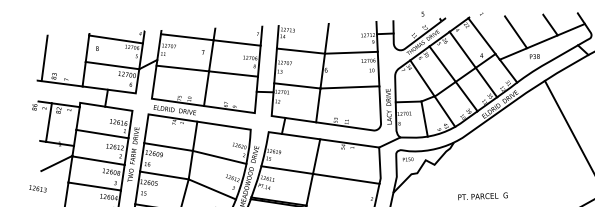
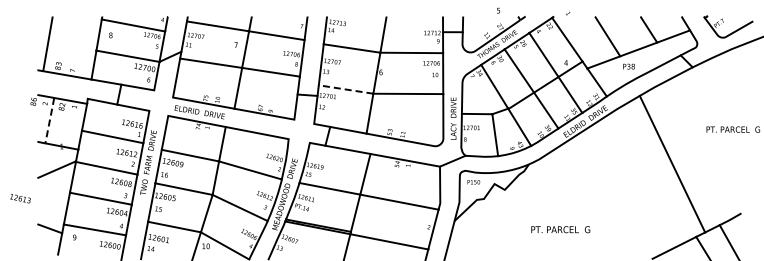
line: (297, 85) -> (346, 89), solid -> dashed
line: (48, 123) -> (49, 121), solid -> dashed
text: (37, 188) -> (20, 198), moved

